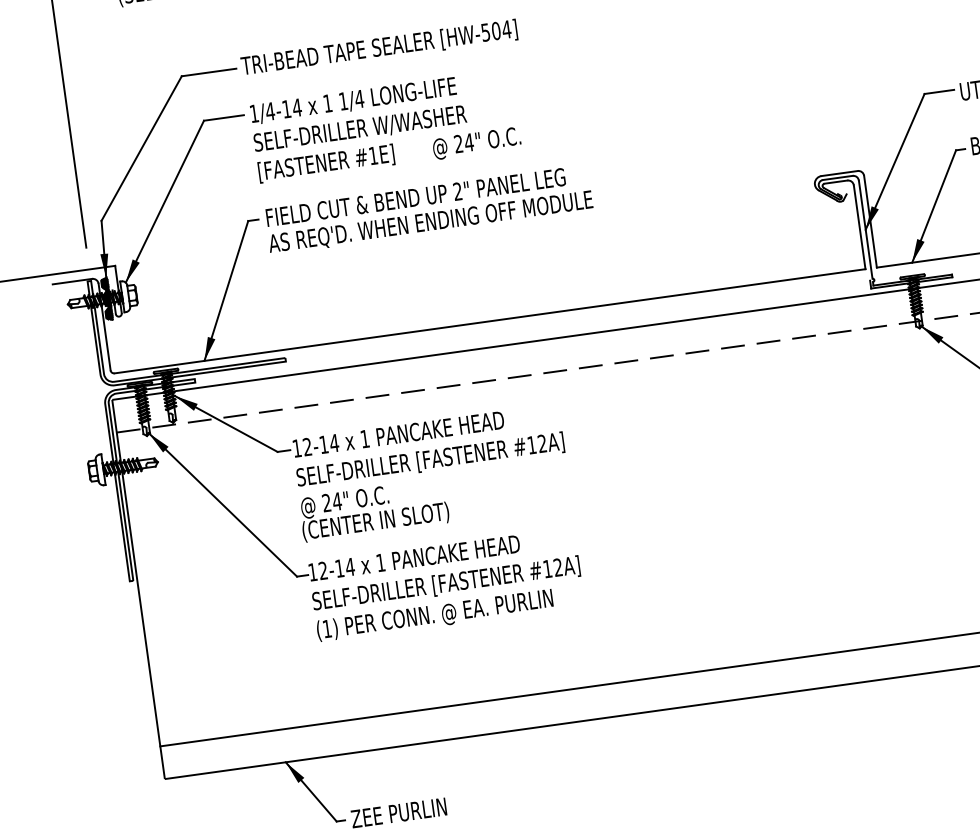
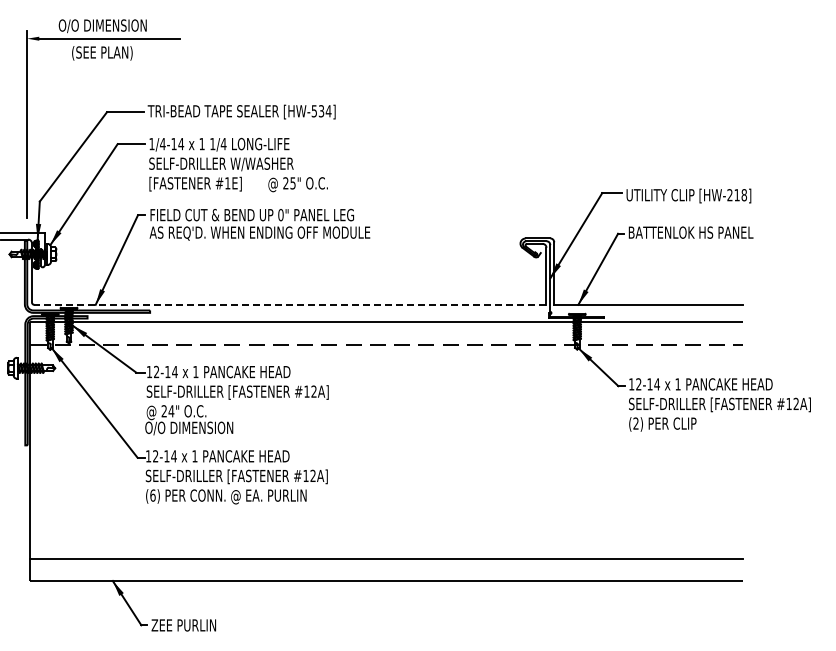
text: (496, 31) -> (321, 111), [HW-504] -> [HW-534]
text: (468, 142) -> (292, 183), 24" -> 25"
text: (457, 192) -> (280, 215), 2" -> 0"
line: (488, 320) -> (289, 304), solid -> dashed
text: (375, 521) -> (195, 428), (CENTER IN SLOT) -> O/O DIMENSION
text: (326, 628) -> (152, 495), (1) -> (6)

